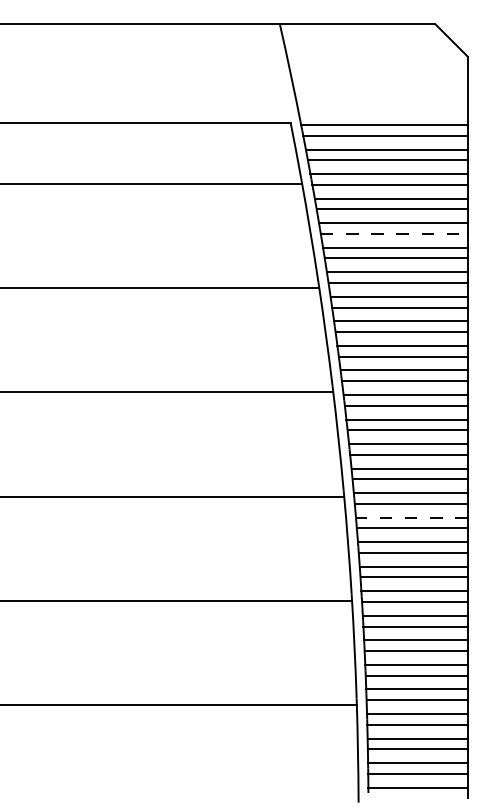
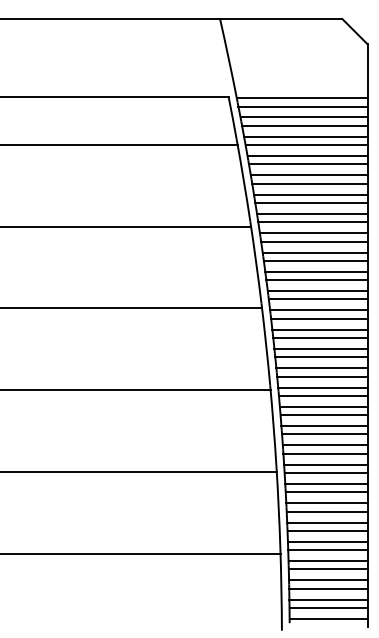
line: (394, 233) -> (310, 183), dashed -> solid
line: (411, 517) -> (323, 406), dashed -> solid

